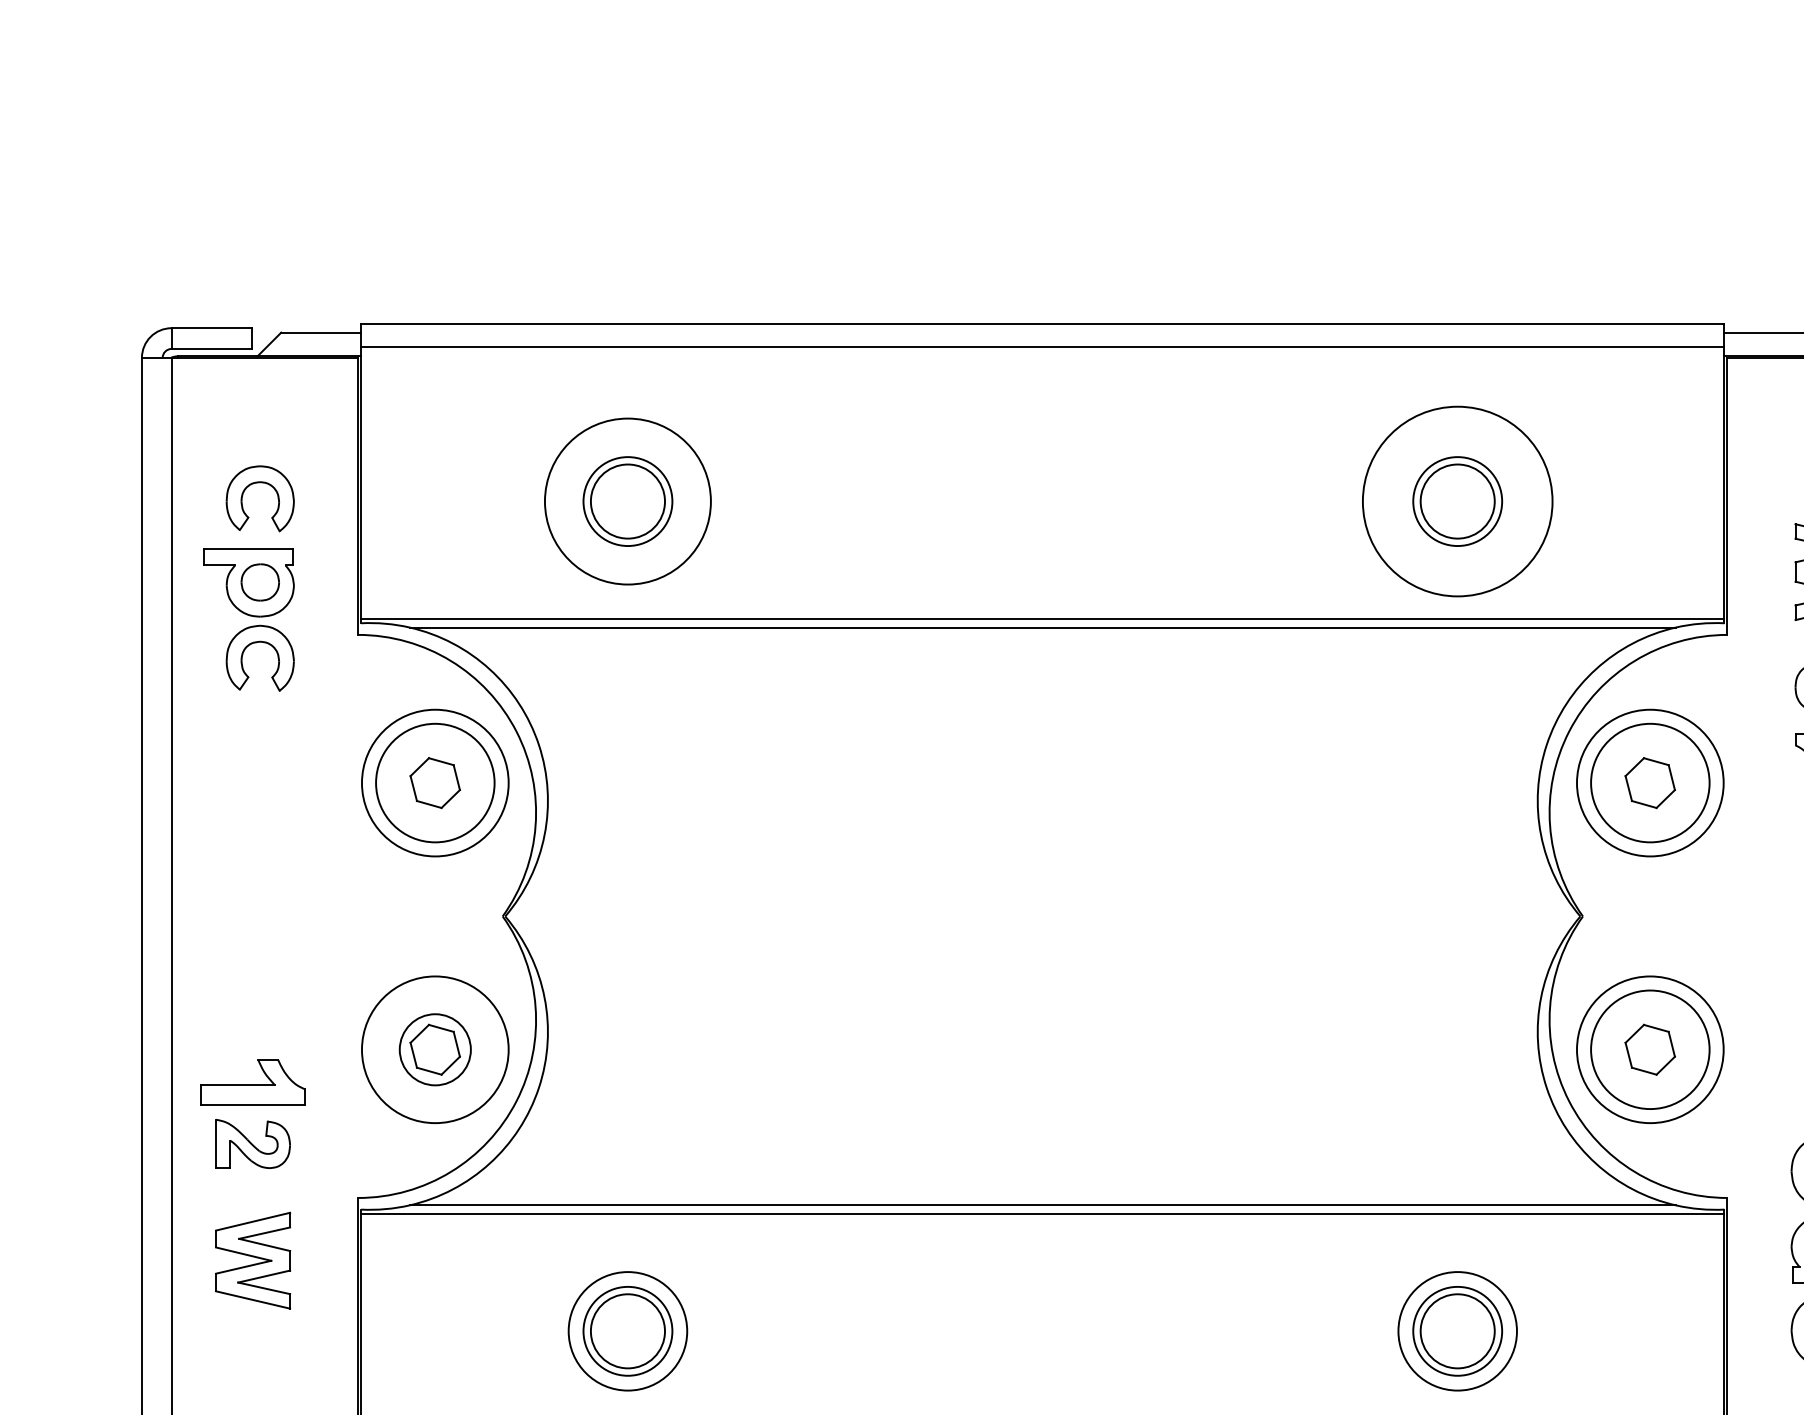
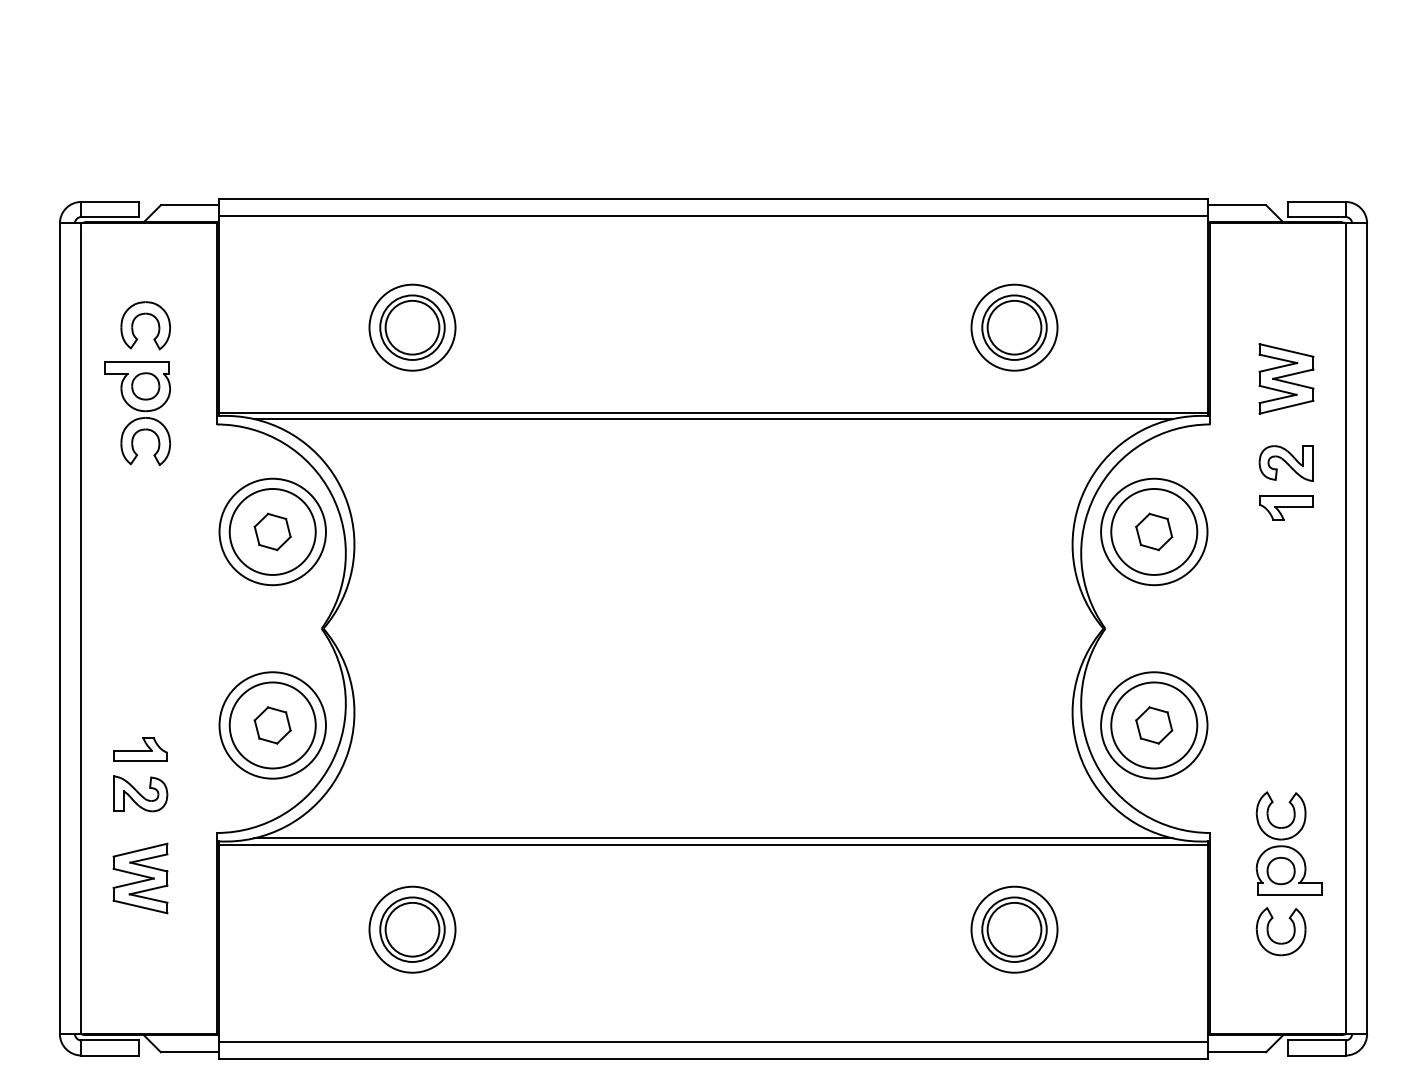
circle: (627, 501) -> (412, 327), size x0.71
circle: (1457, 501) -> (1014, 327), size x0.62
circle: (434, 1049) -> (272, 725), size x1.67
part: (253, 1082) -> (140, 749), size x0.71

